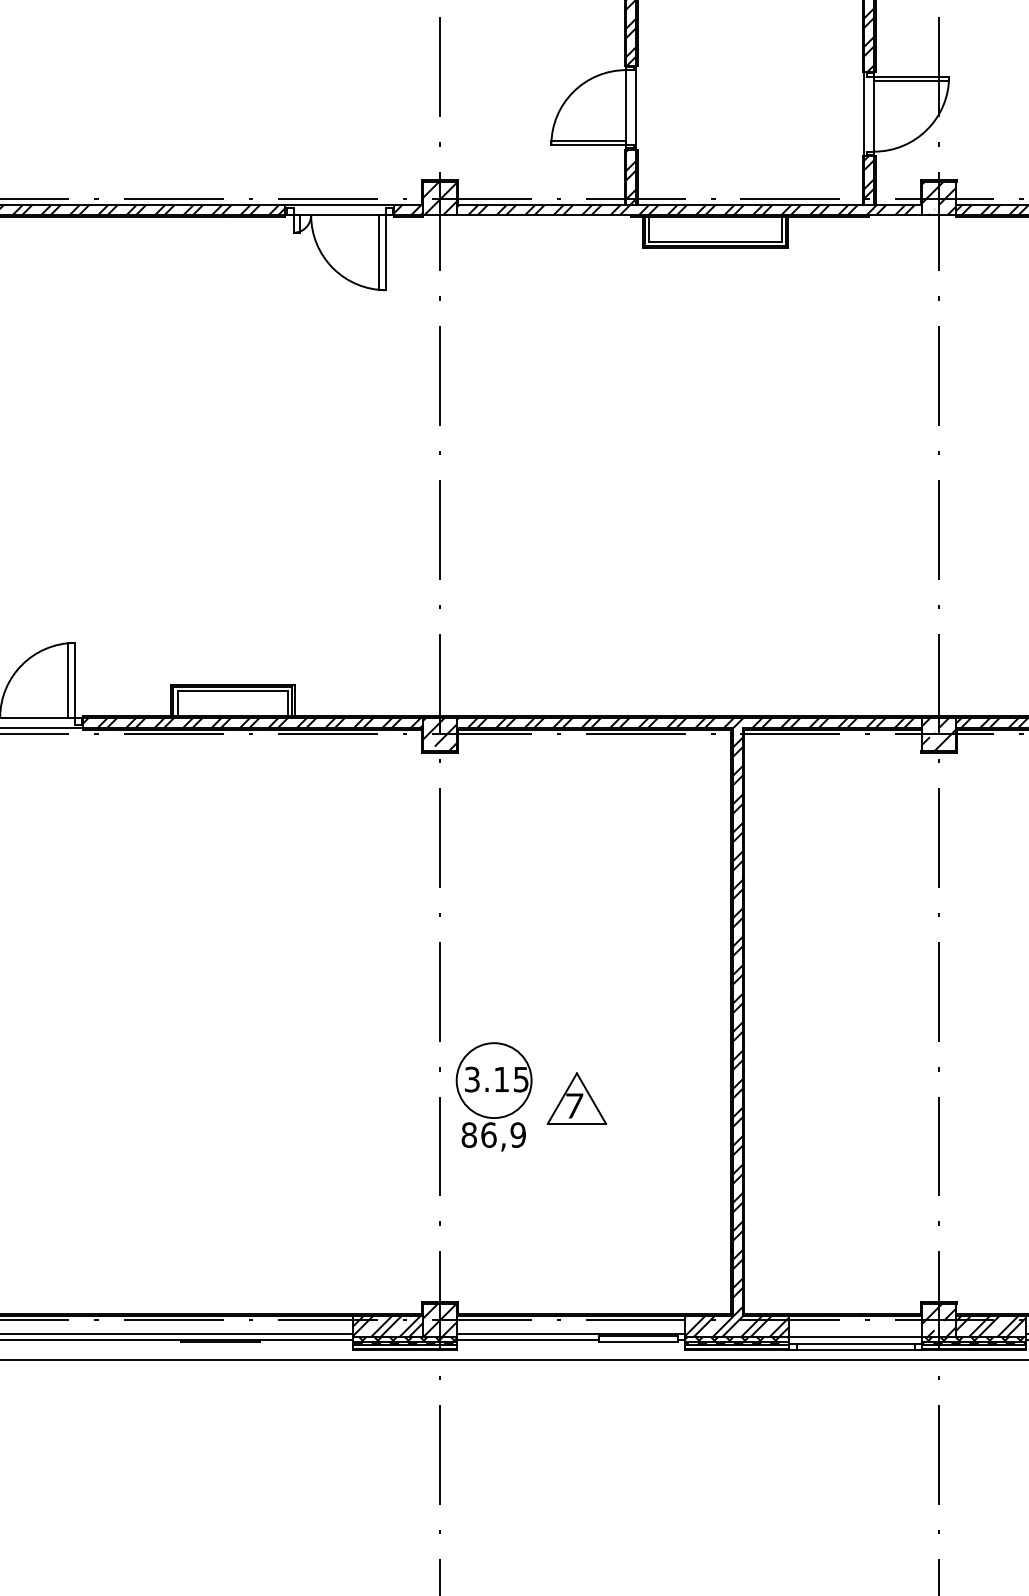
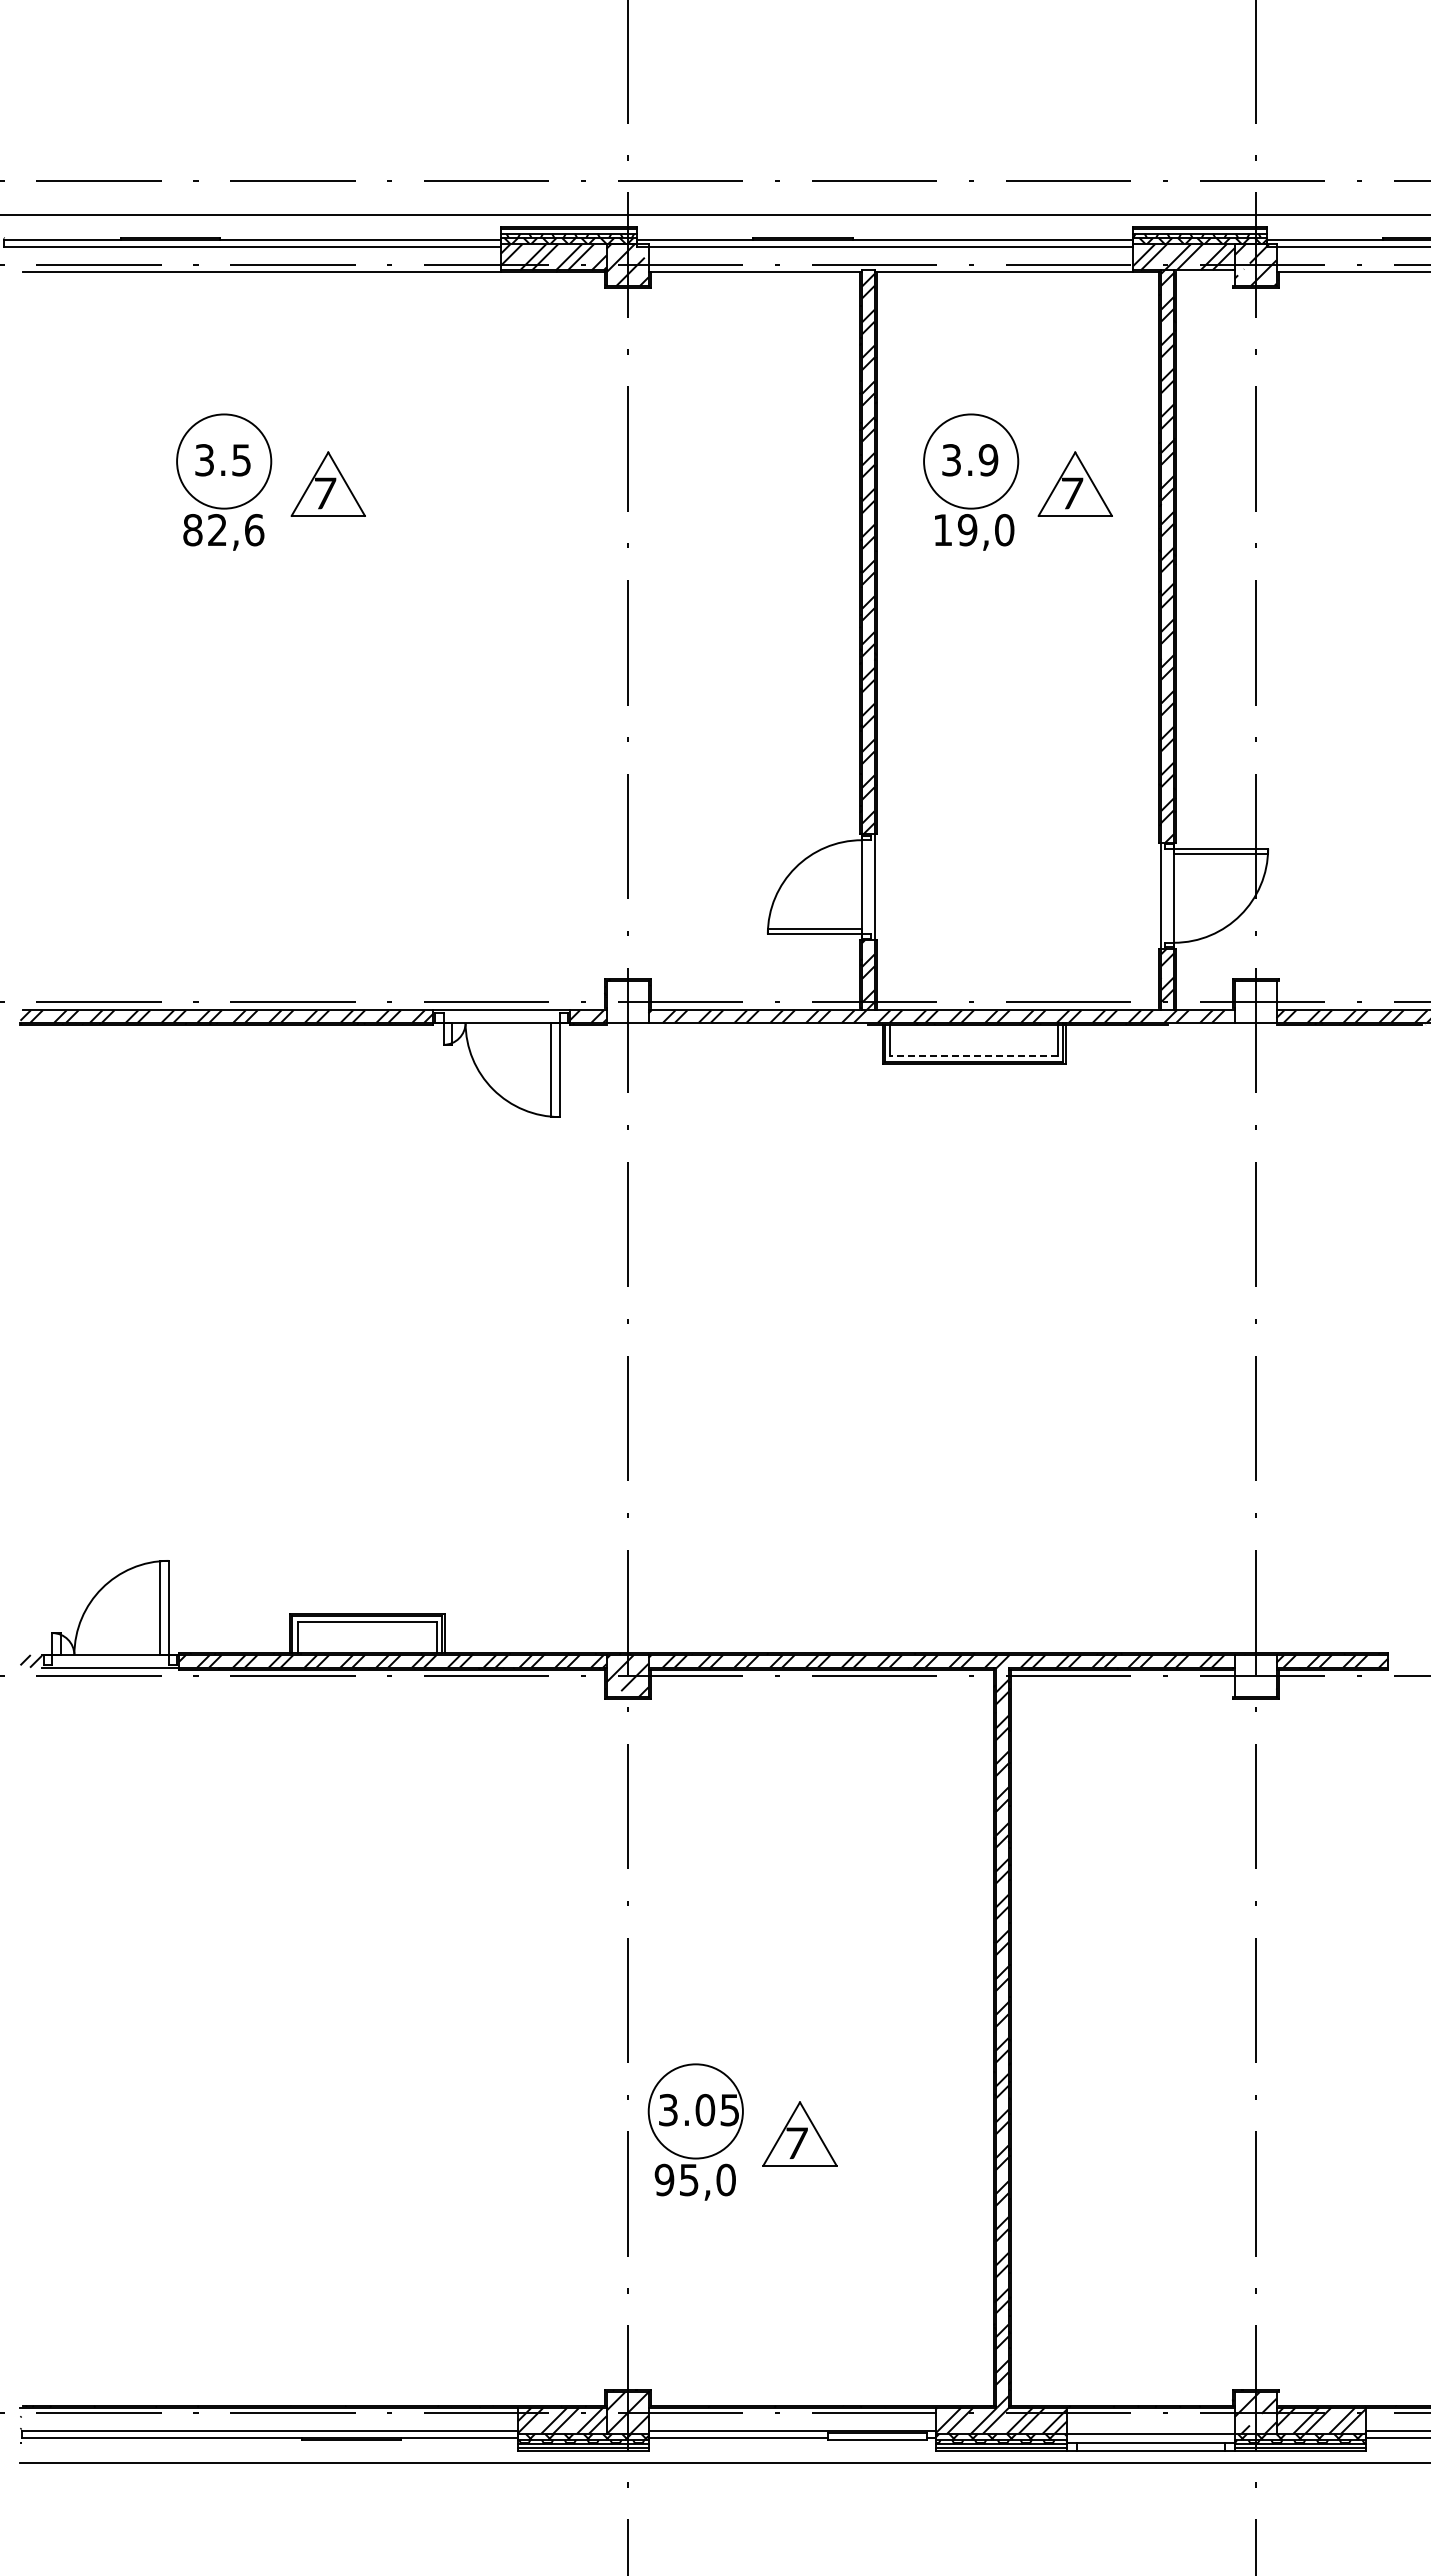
hatch: (439, 198) -> (627, 1001), removed
hatch: (939, 198) -> (1255, 1001), removed
line: (715, 242) -> (974, 1056), solid -> dashed
hatch: (939, 734) -> (1255, 1675), removed
text: (501, 1079) -> (705, 2109), 3.15 -> 3.05
text: (493, 1134) -> (694, 2179), 86,9 -> 95,0

